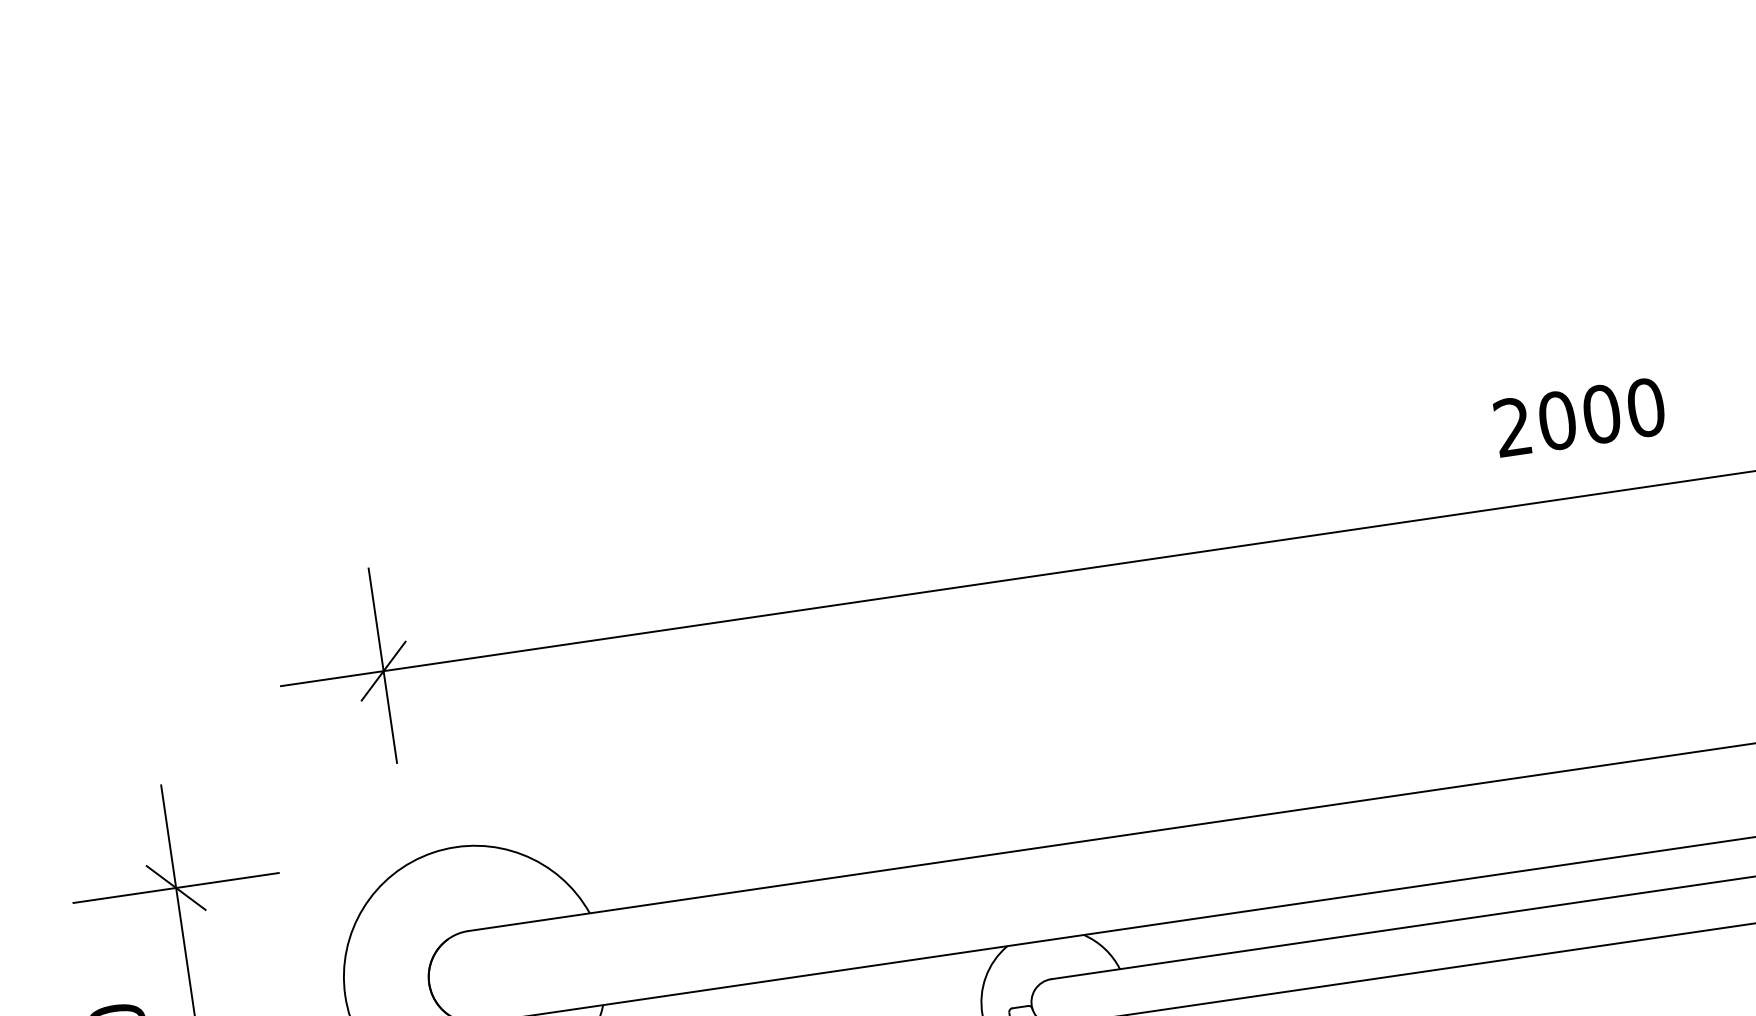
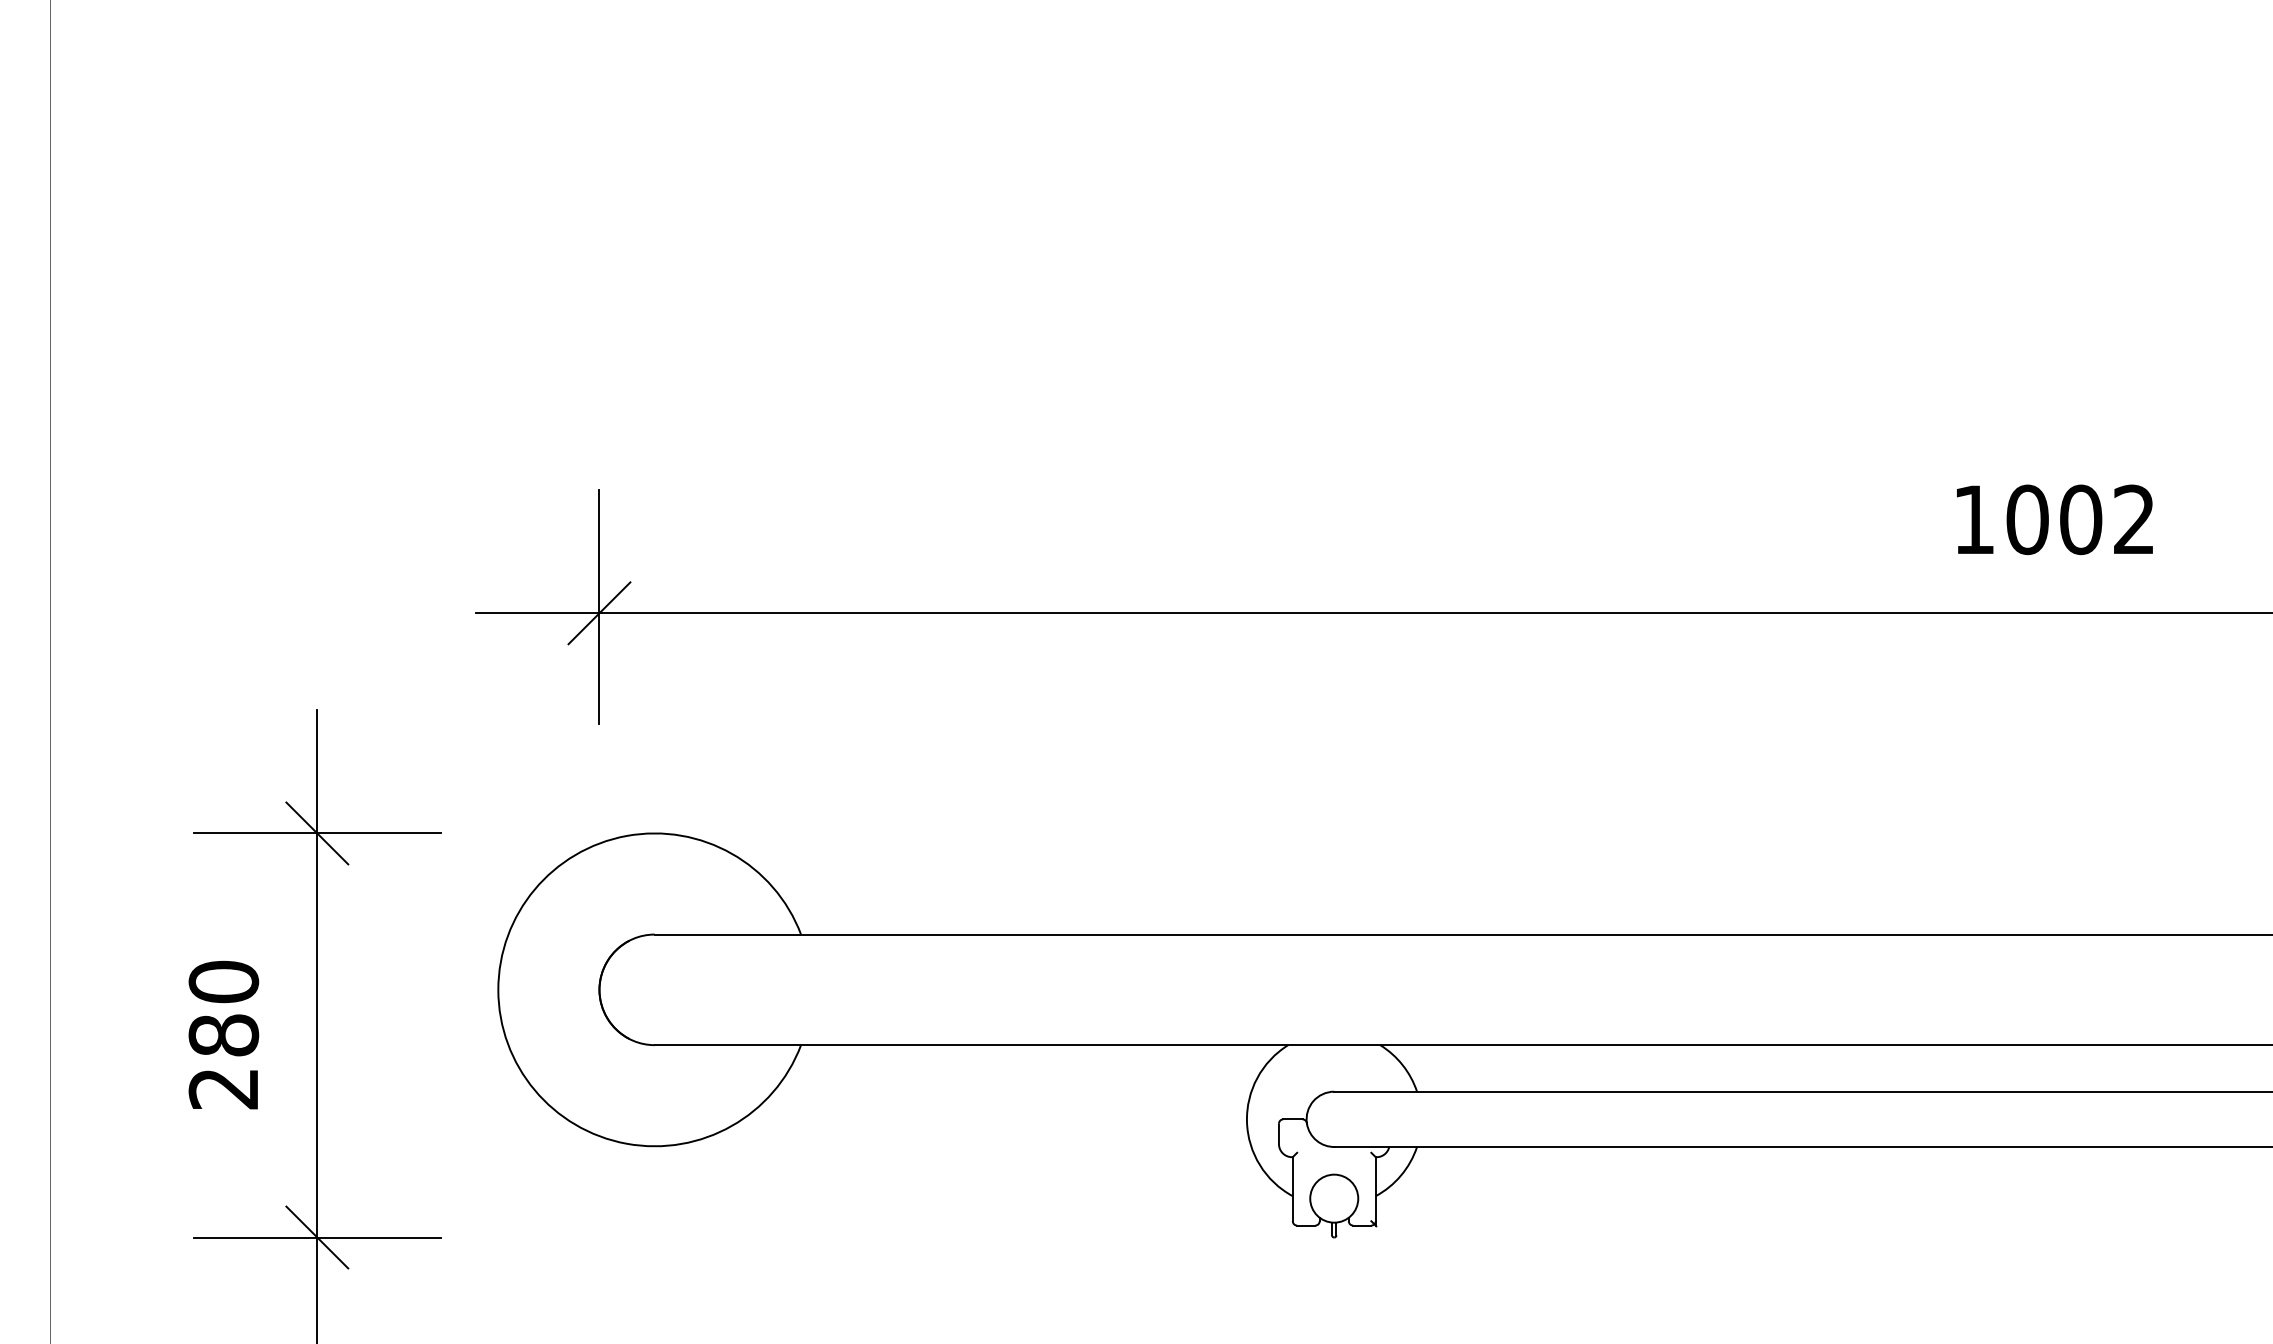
text: (1579, 417) -> (2054, 519), 2000 -> 1002

